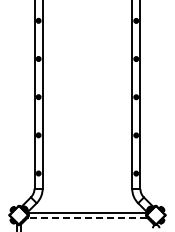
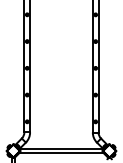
line: (87, 217) -> (61, 152), dashed -> solid

